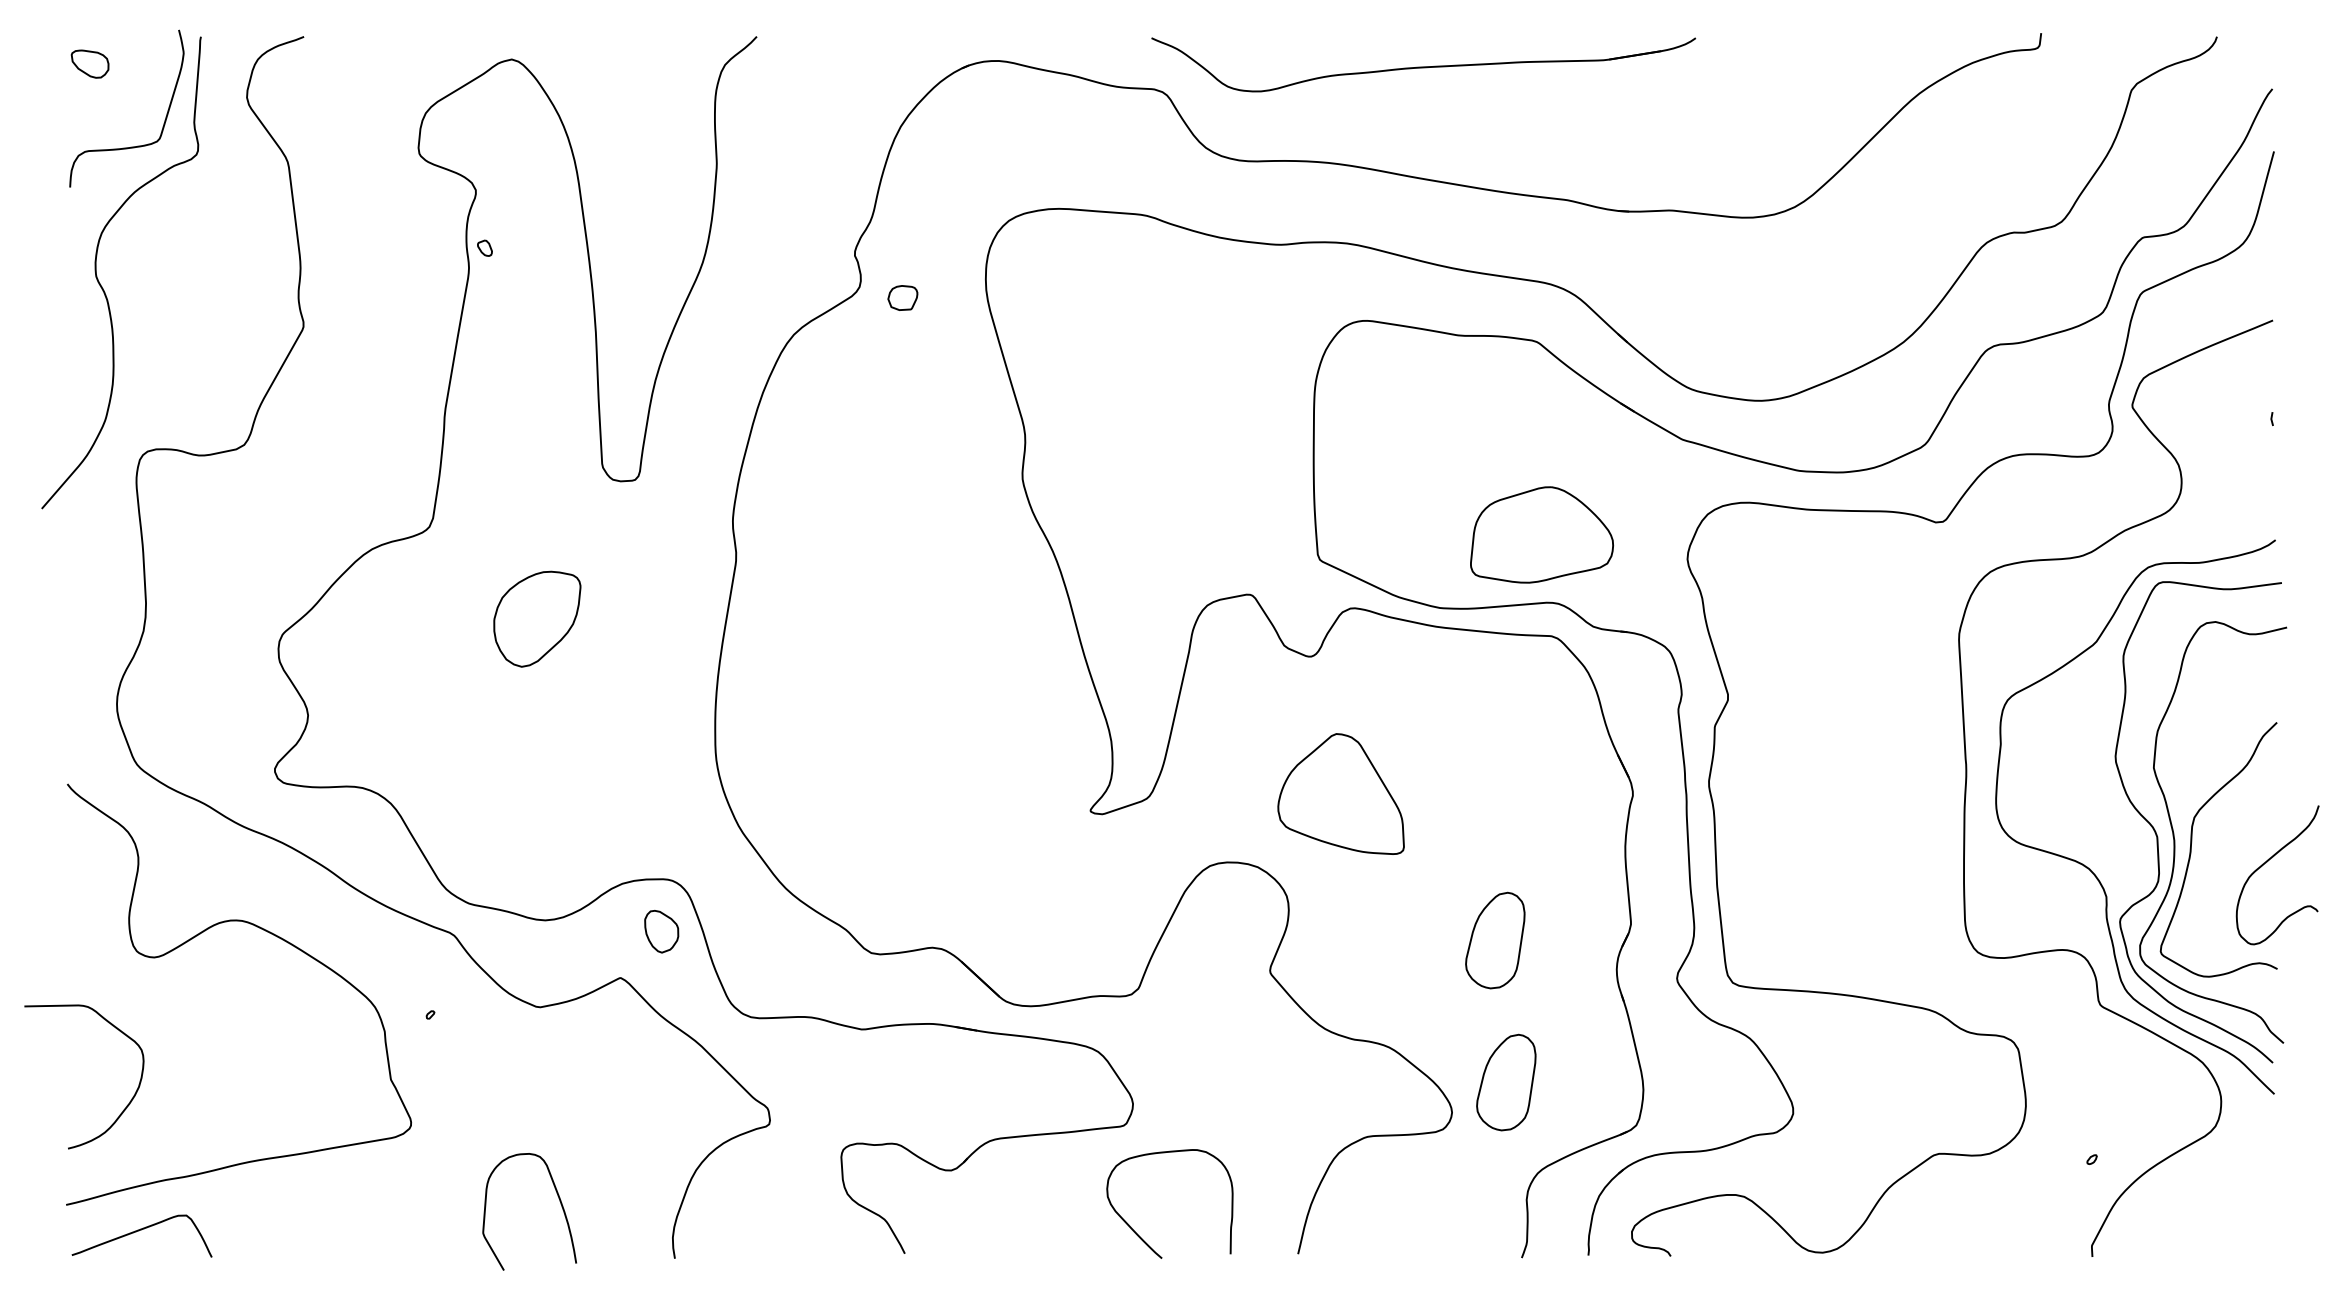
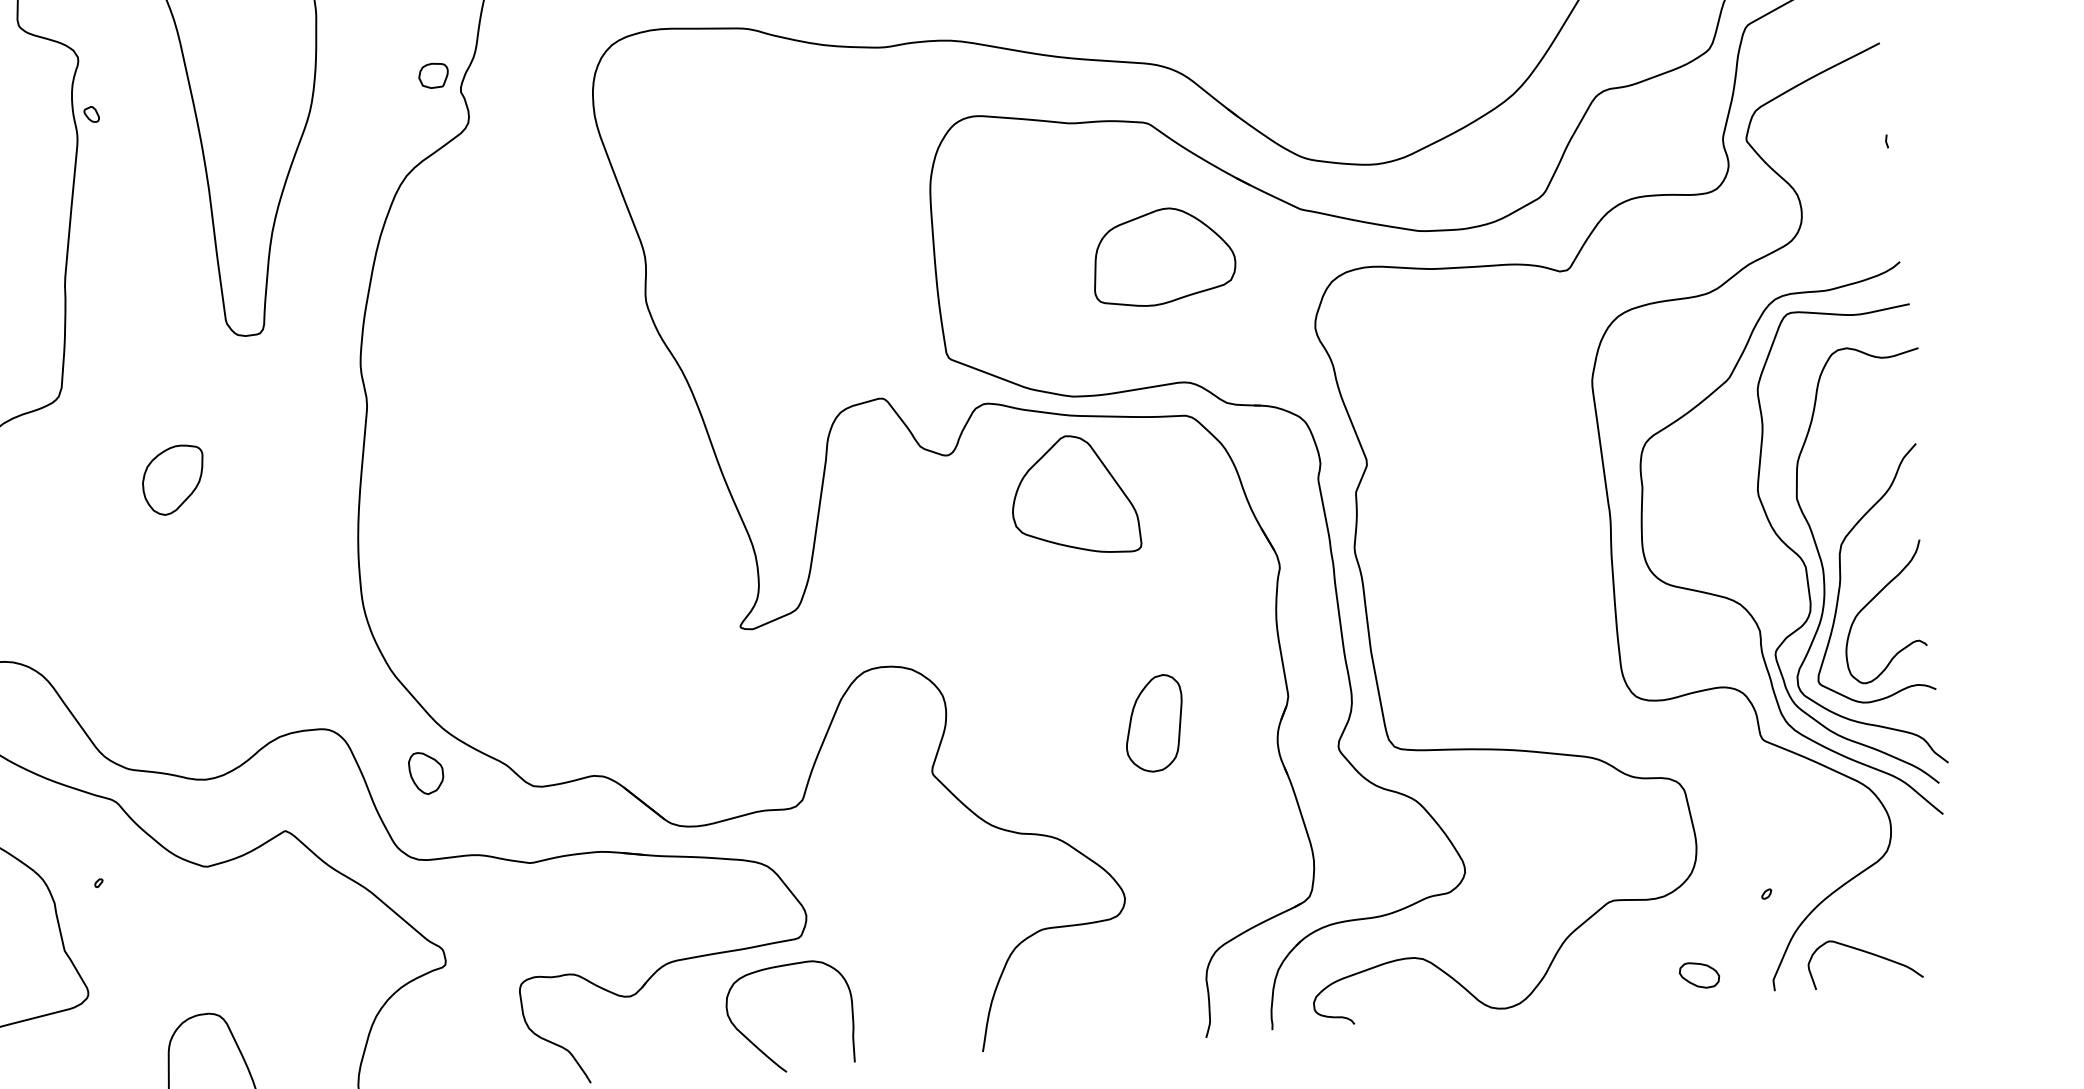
part: (902, 297) -> (433, 75), moved
part: (1541, 534) -> (1163, 256), moved
part: (536, 619) -> (172, 480), size x0.71
part: (1340, 793) -> (1073, 495), moved
curve: (2267, 862) -> (1872, 600), moved
part: (661, 931) -> (426, 773), moved
part: (1506, 1082) -> (1176, 864), removed
curve: (2186, 1226) -> (1866, 953), added
curve: (1138, 1234) -> (761, 1050), moved
part: (2018, 1234) -> (1699, 974), added

